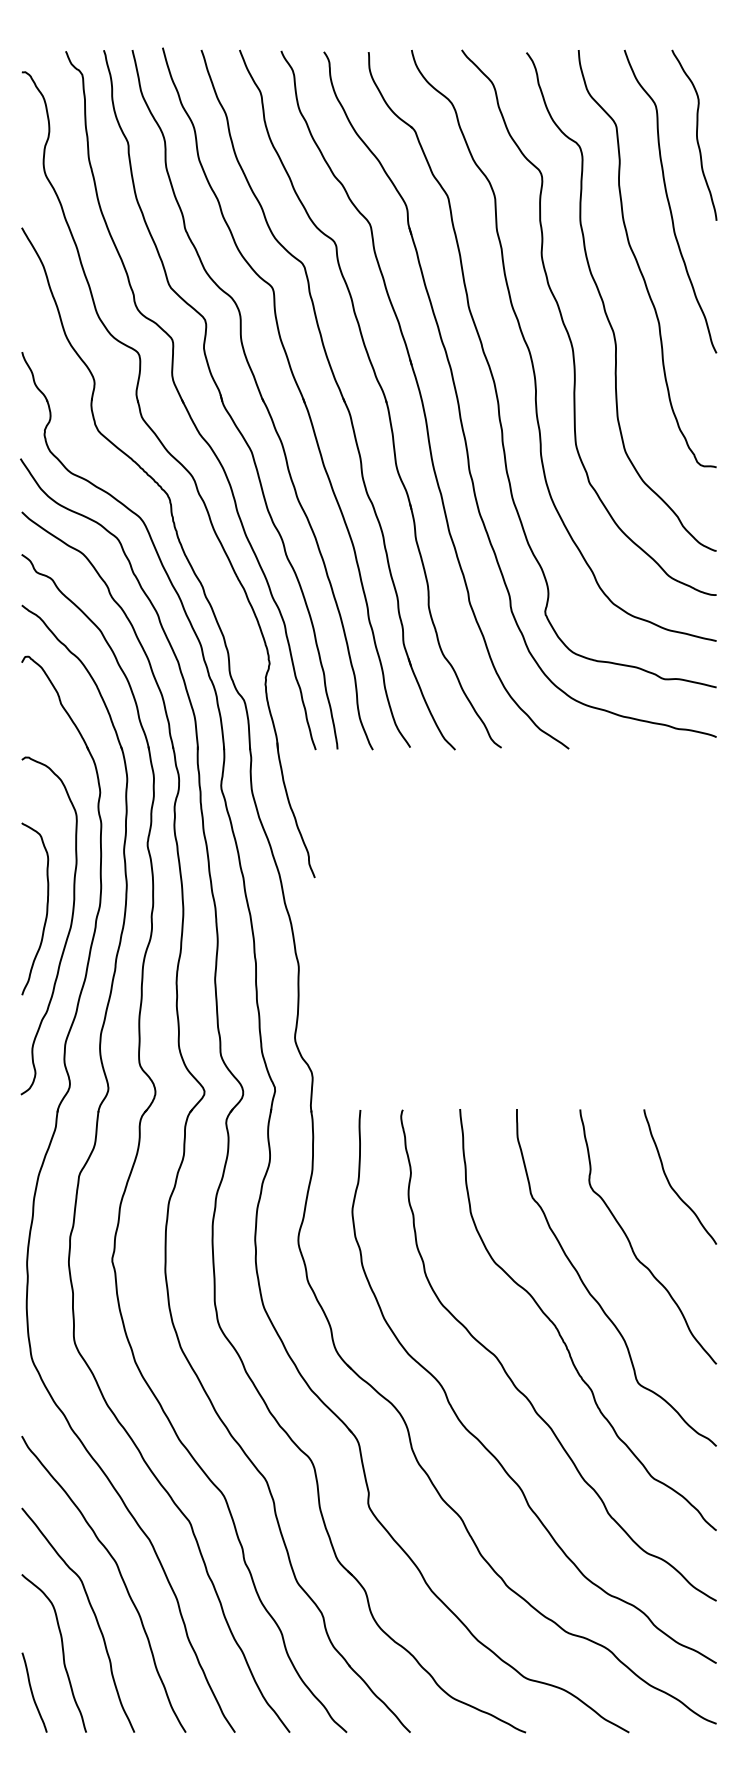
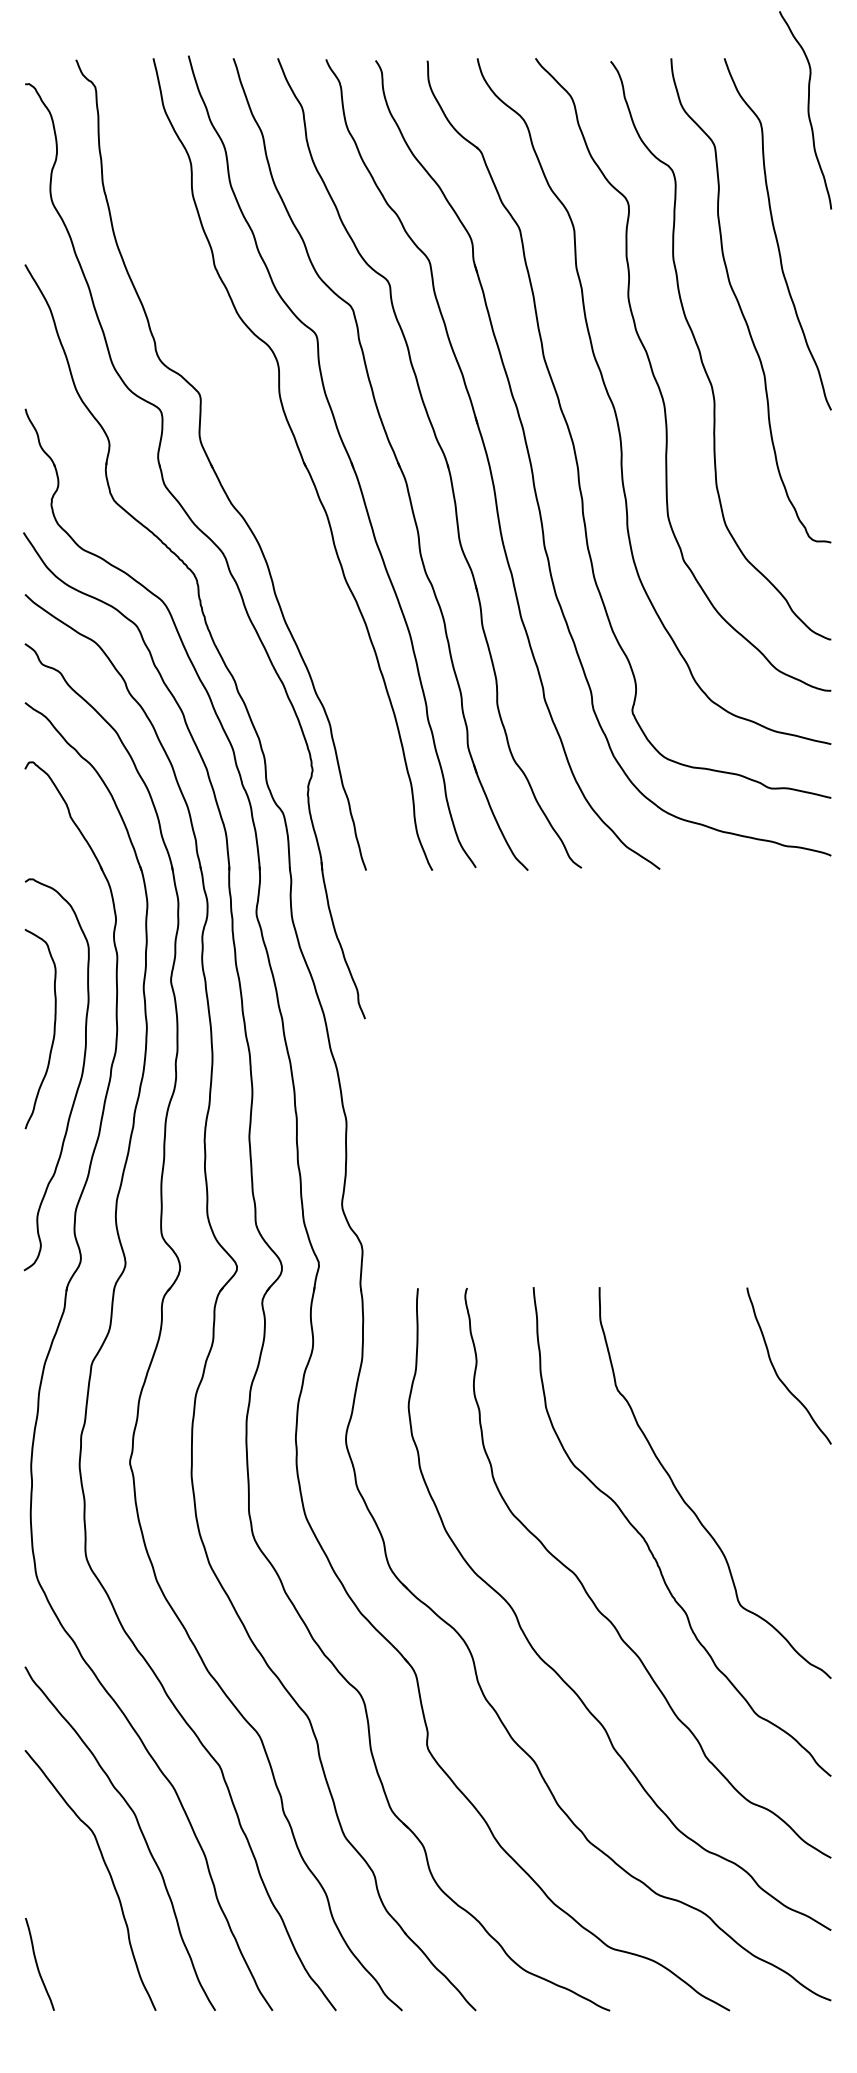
curve: (696, 135) -> (807, 110), moved
part: (220, 399) -> (255, 463), removed
curve: (46, 908) -> (53, 1028), moved
curve: (630, 1242) -> (731, 1441), removed
curve: (62, 1653) -> (72, 1918), removed

